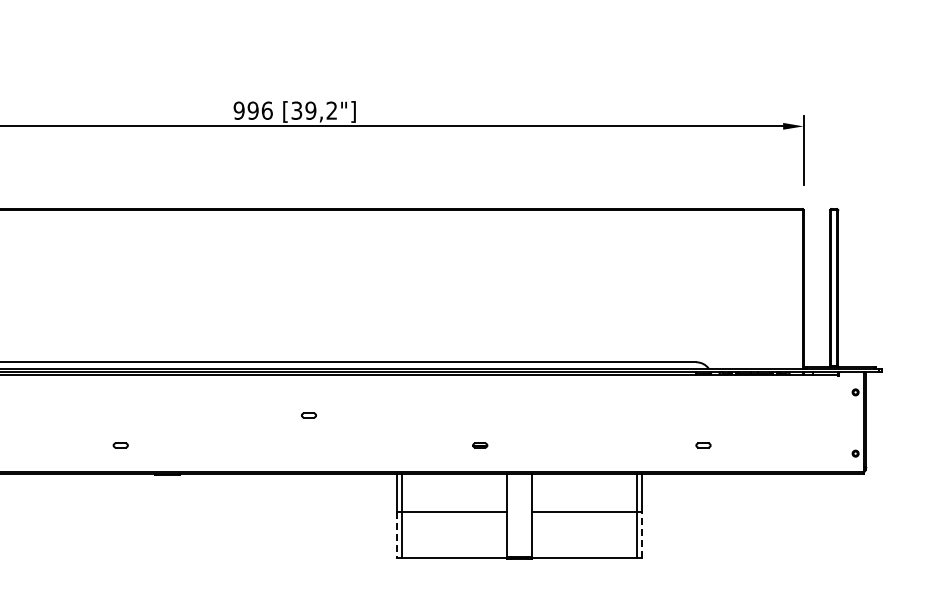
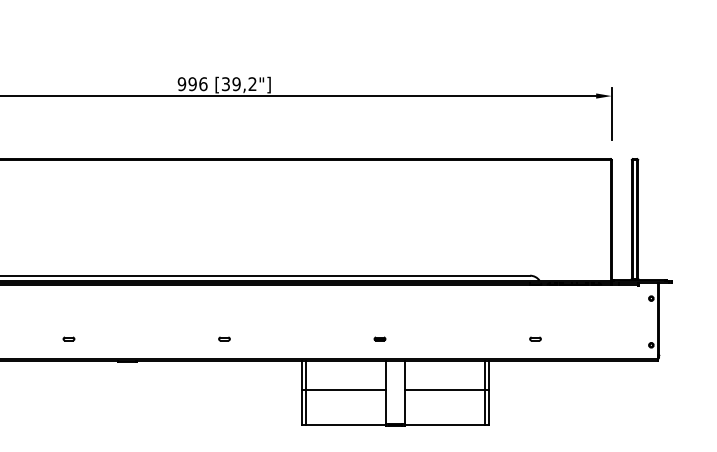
part: (308, 415) -> (224, 339), moved
part: (120, 445) -> (68, 339), moved
part: (480, 445) -> (380, 339), moved
line: (397, 535) -> (302, 407), dashed -> solid
line: (642, 535) -> (489, 407), dashed -> solid

